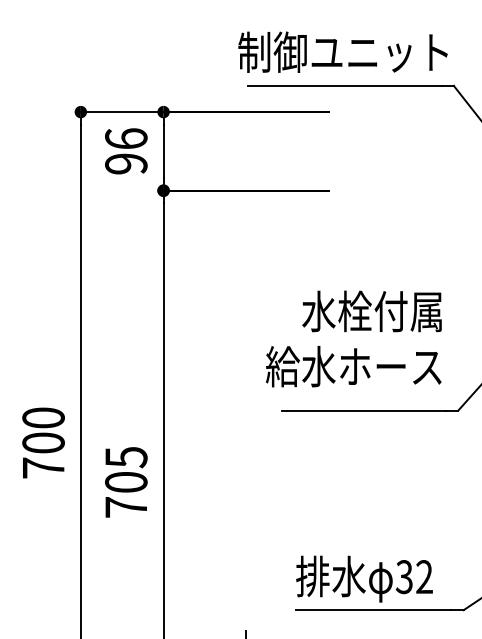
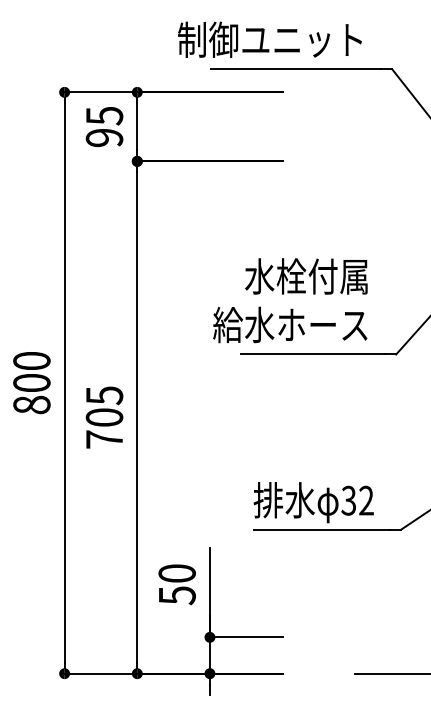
text: (342, 51) -> (269, 39), moved
text: (126, 138) -> (104, 115), 96 -> 95
text: (353, 338) -> (290, 300), moved
text: (43, 467) -> (31, 404), 700 -> 800

